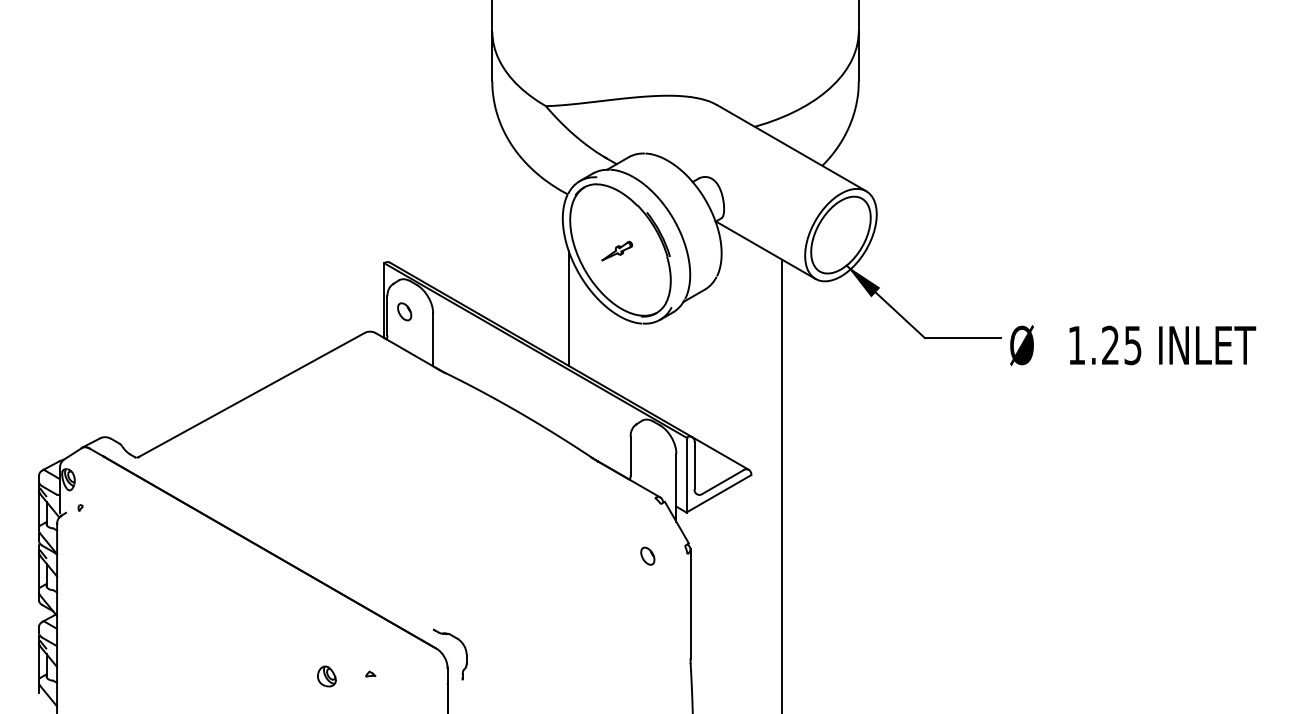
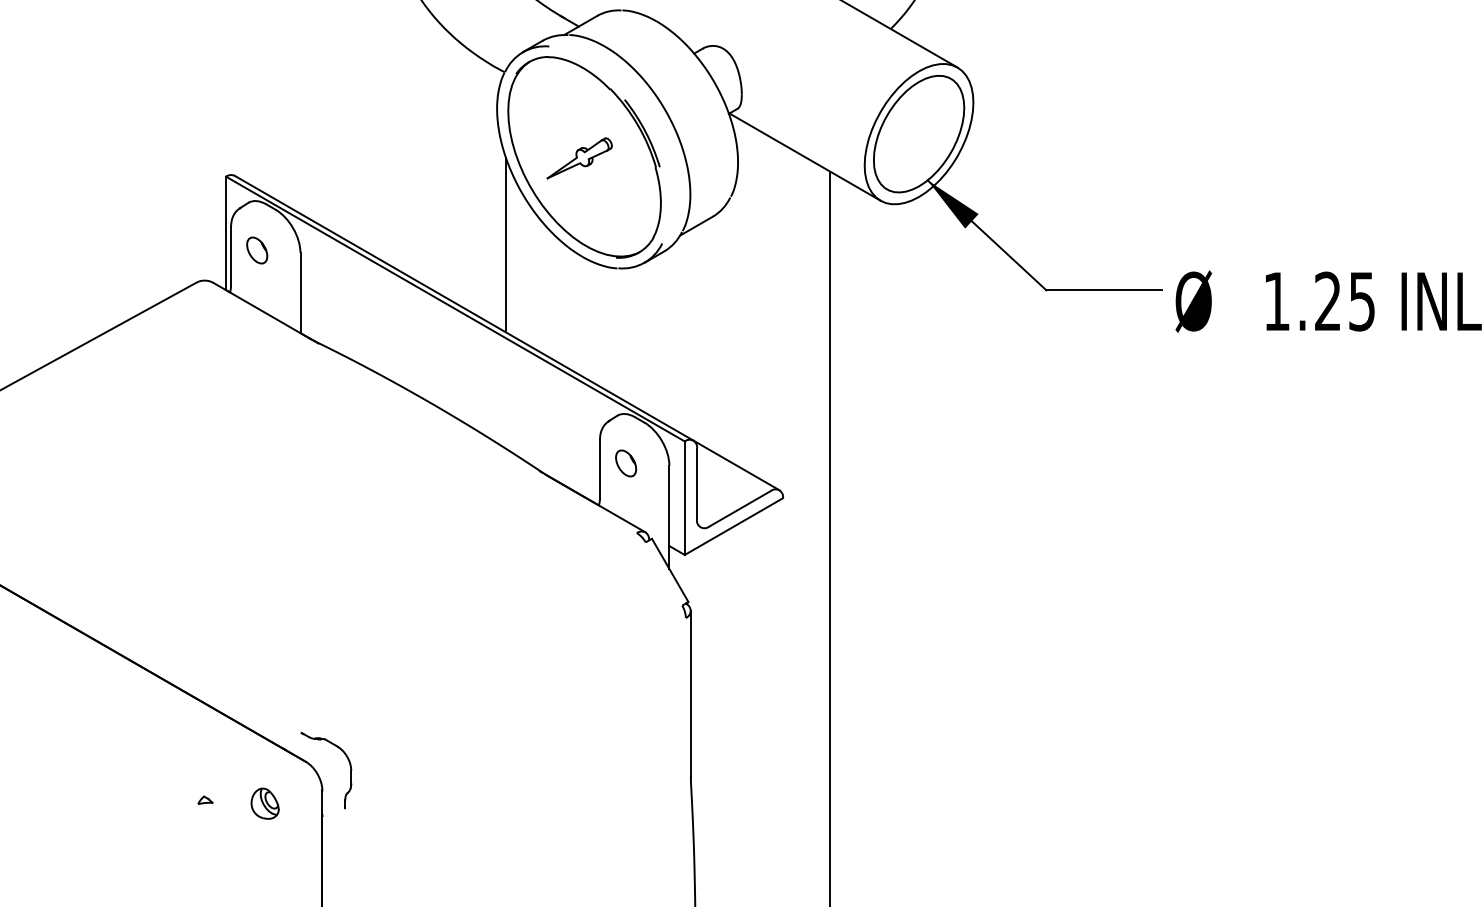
part: (617, 250) -> (580, 157), size x1.43
part: (647, 555) -> (625, 462), moved
part: (326, 676) -> (264, 803), moved

